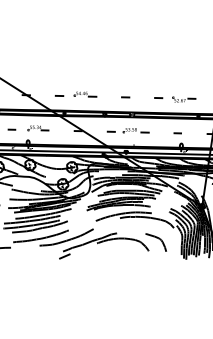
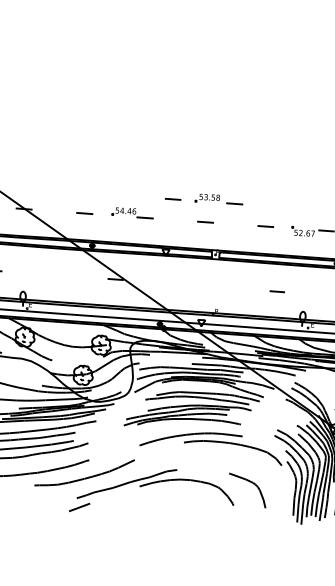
part: (38, 128) -> (43, 271), removed
part: (127, 130) -> (202, 198), moved
line: (177, 133) -> (276, 292), moved

